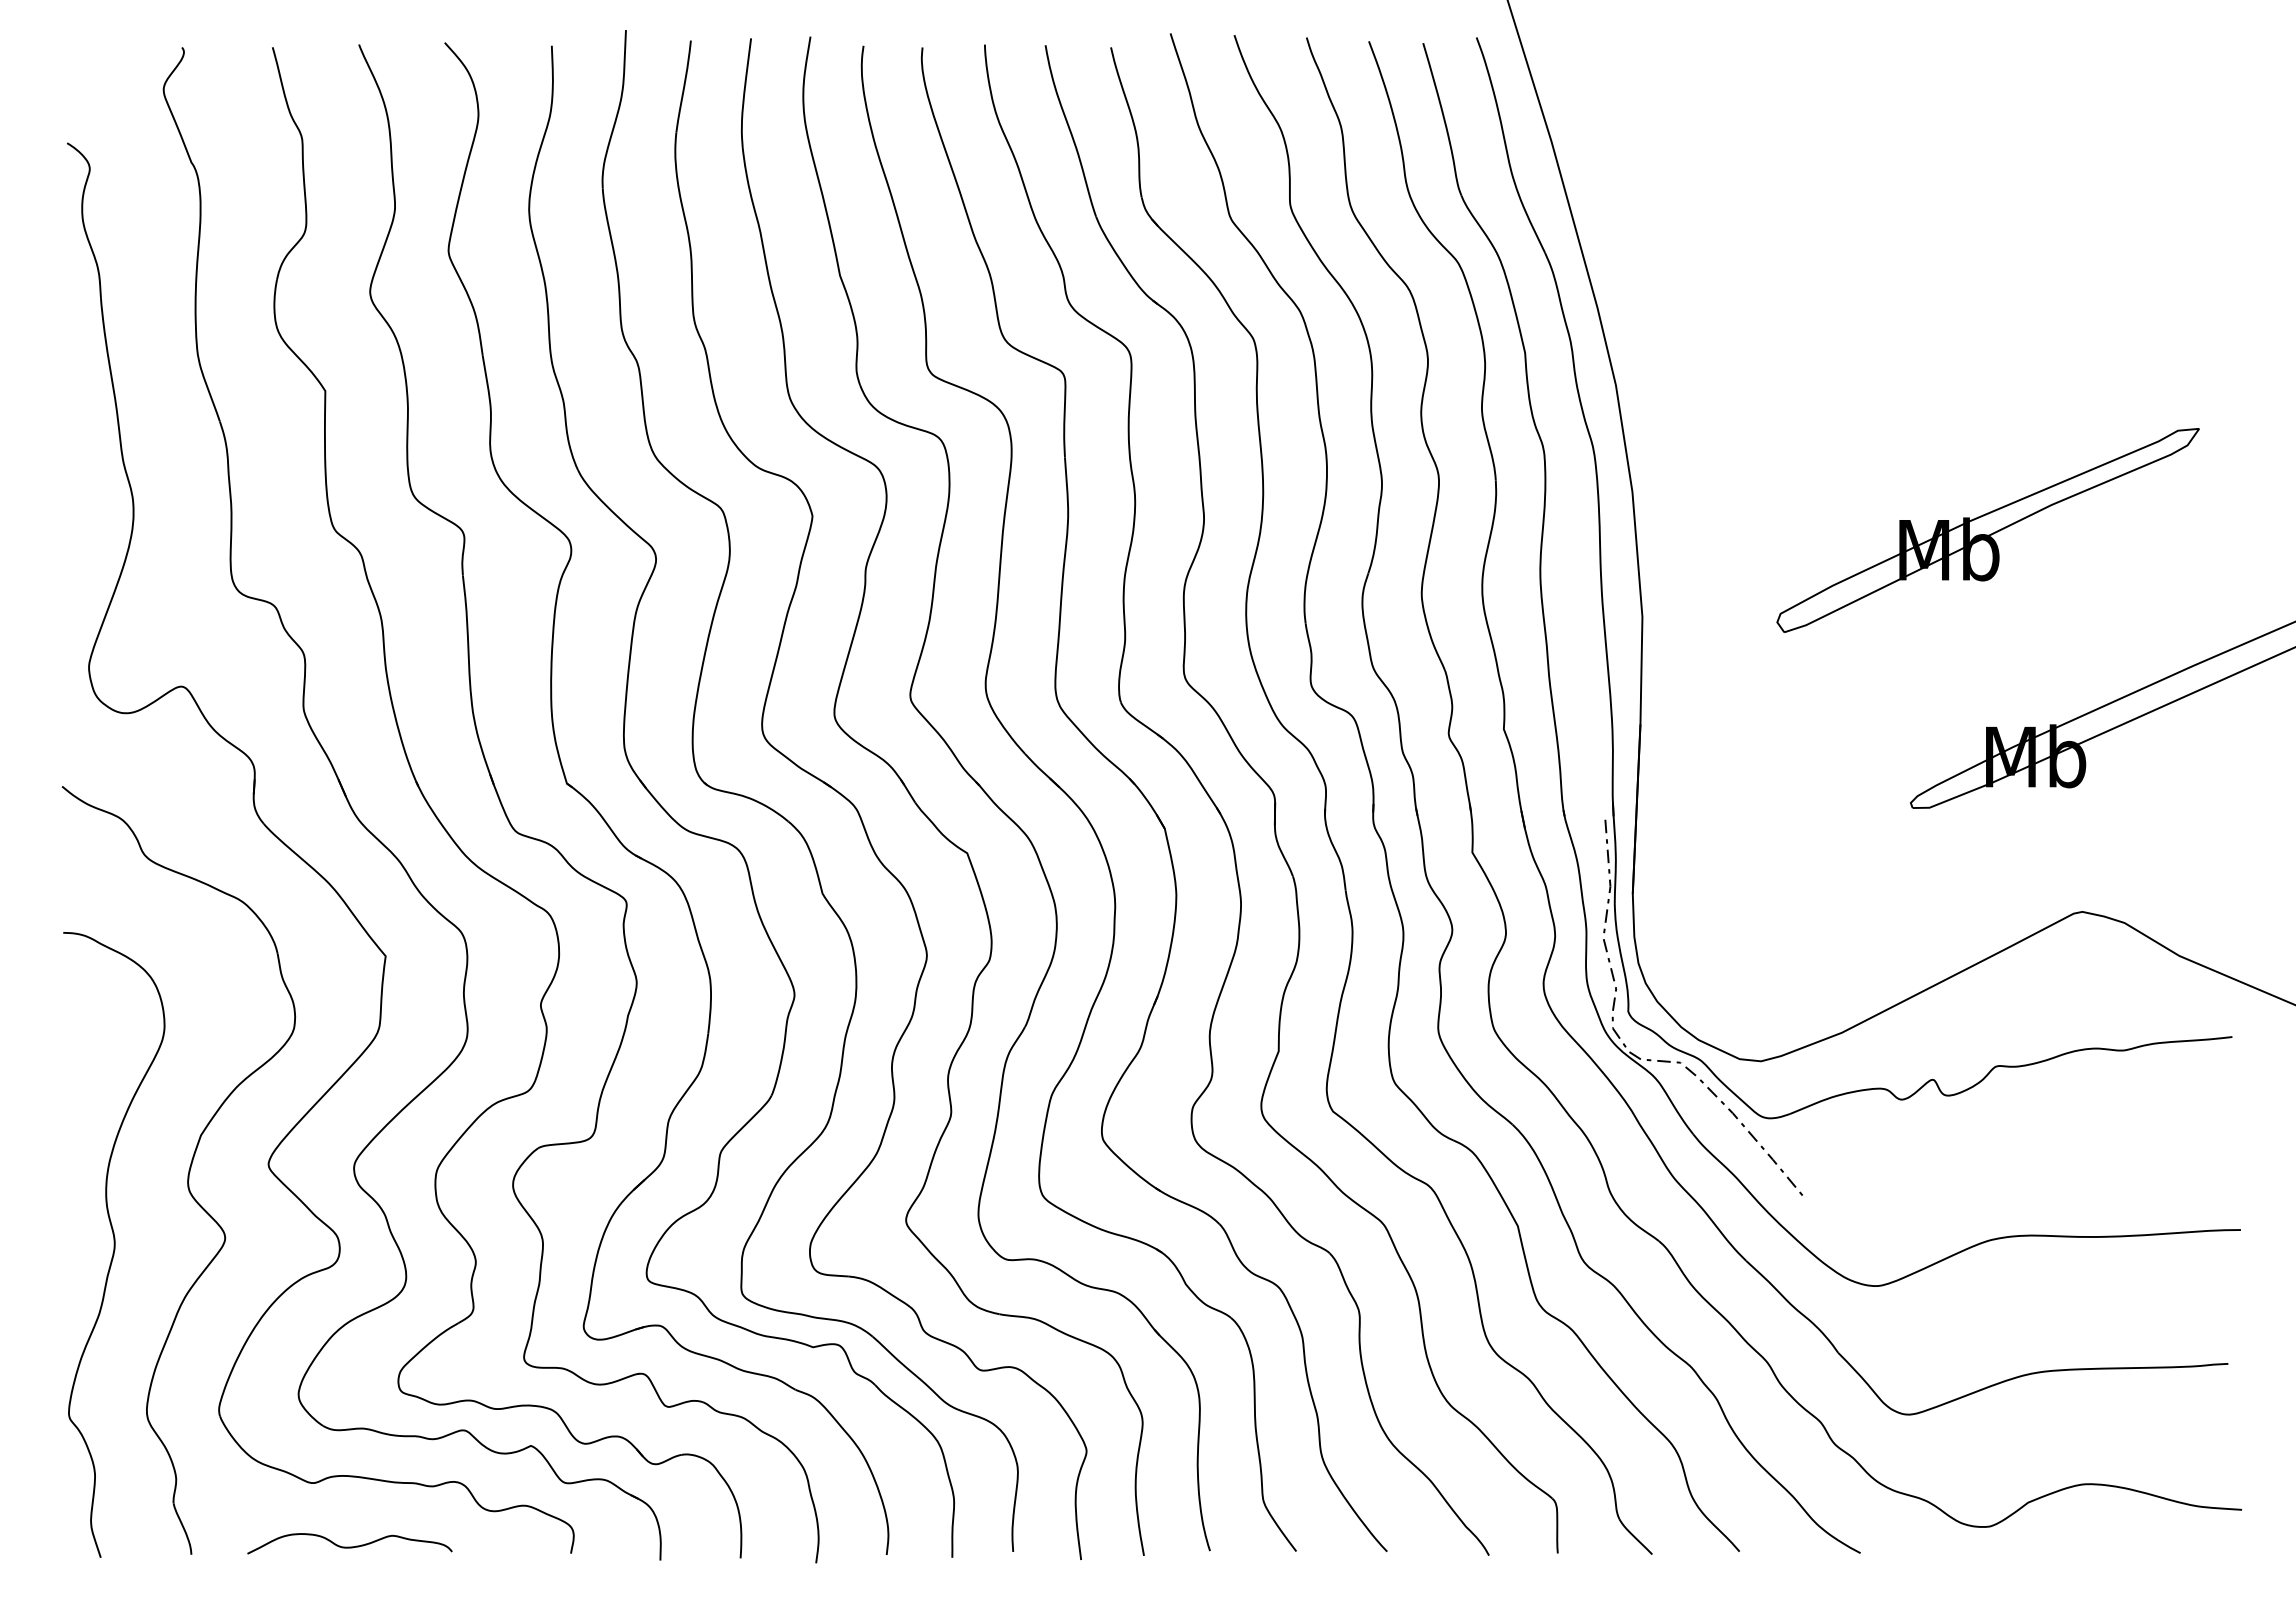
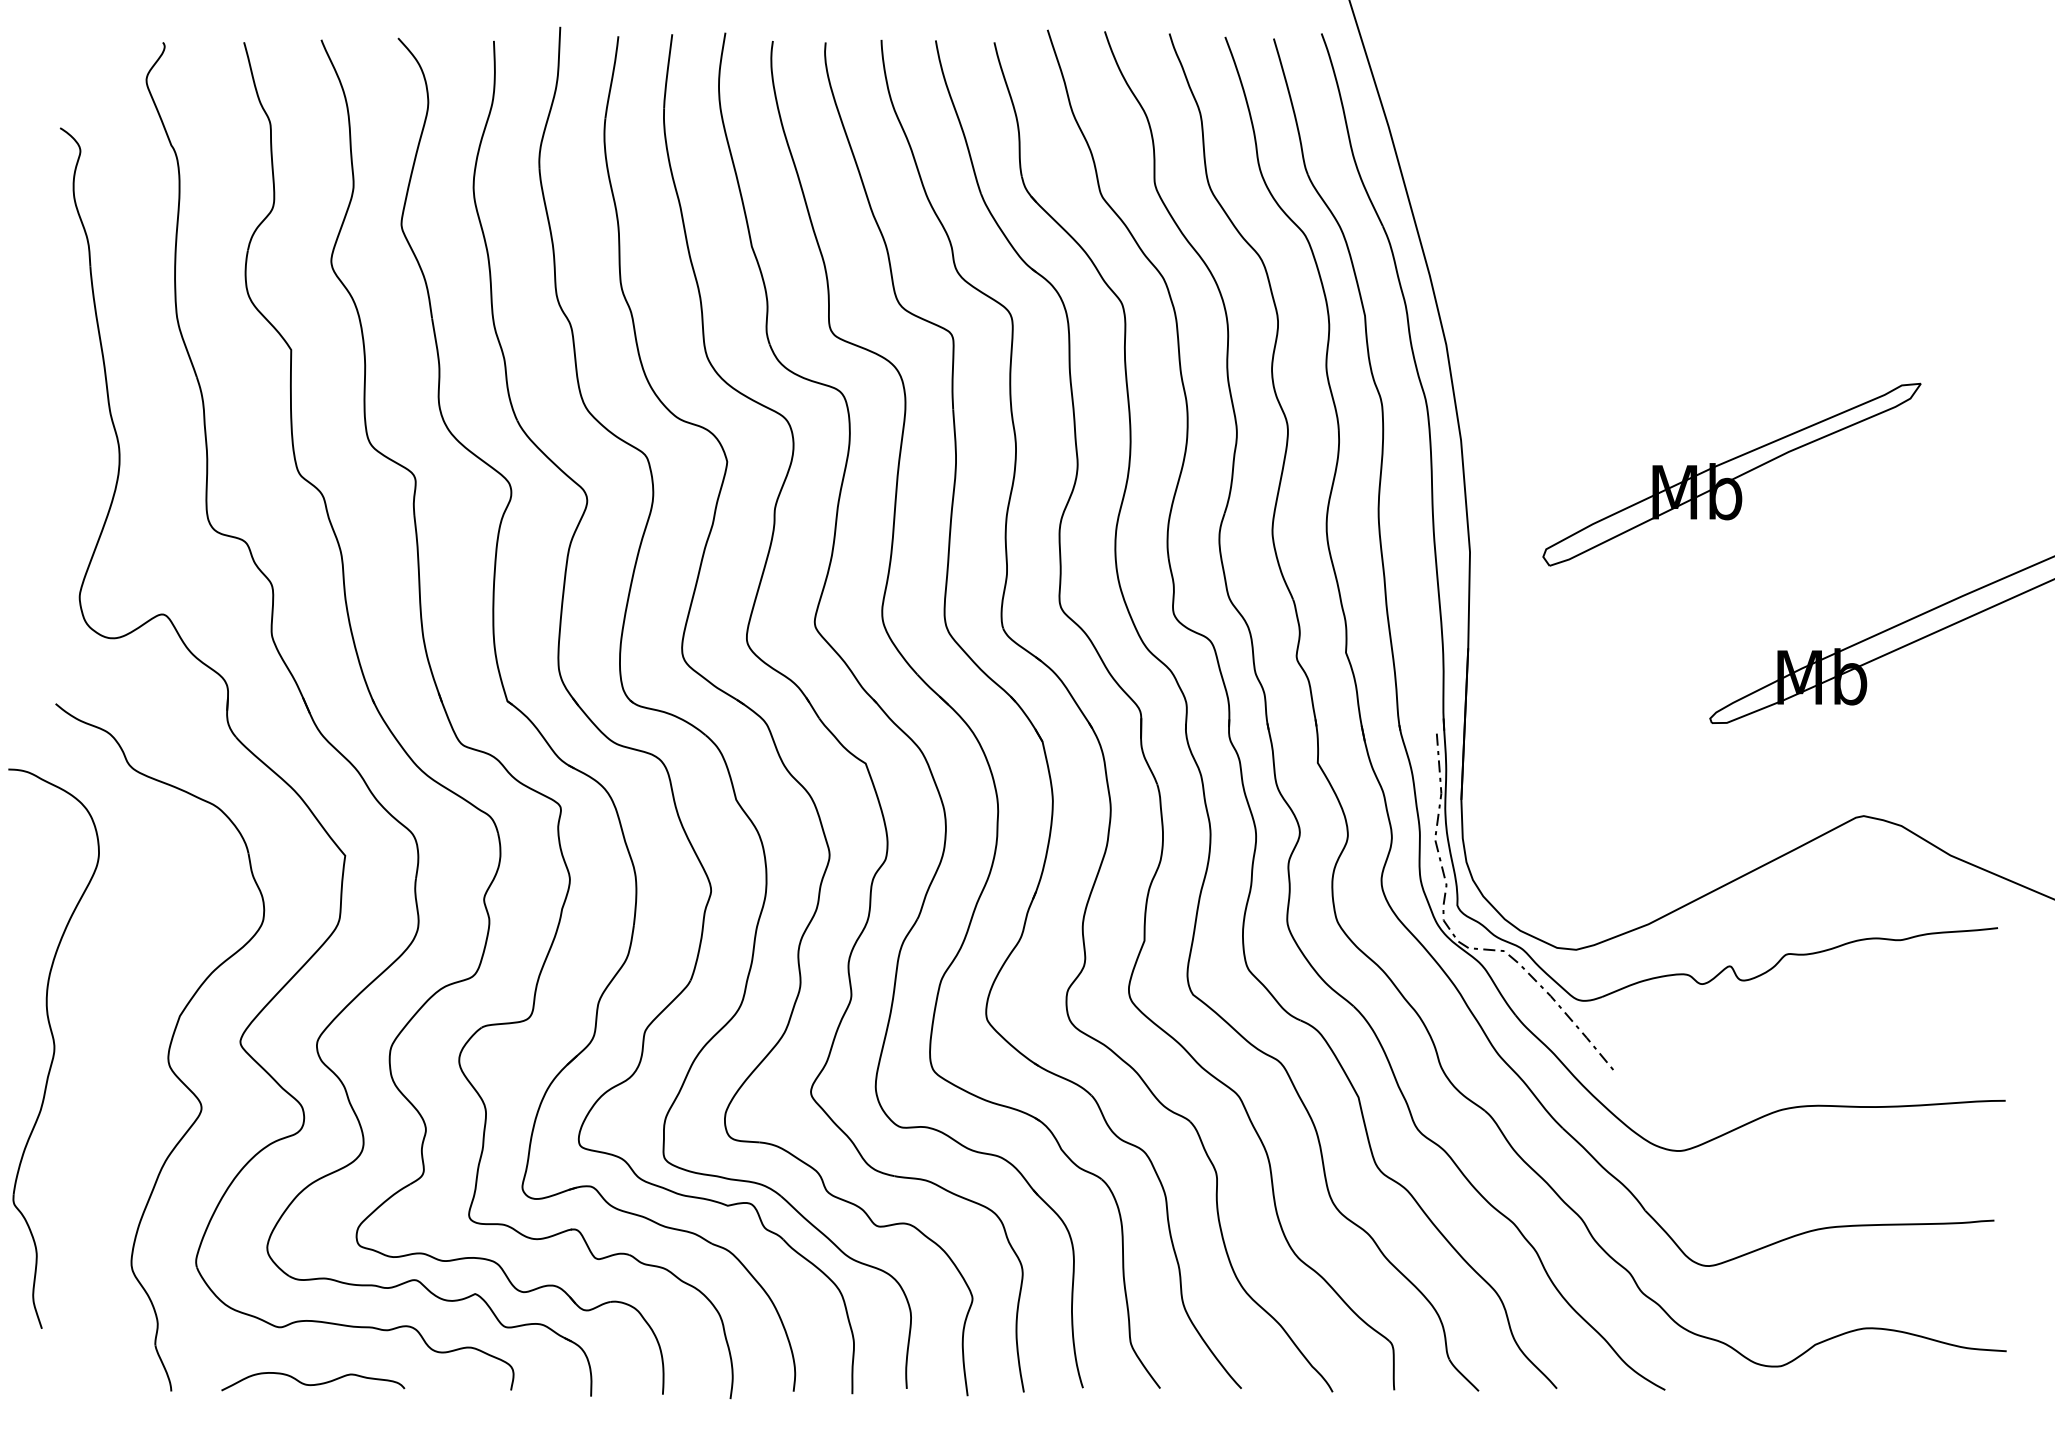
part: (1987, 530) -> (1731, 474), moved
part: (114, 1244) -> (54, 1048), moved

